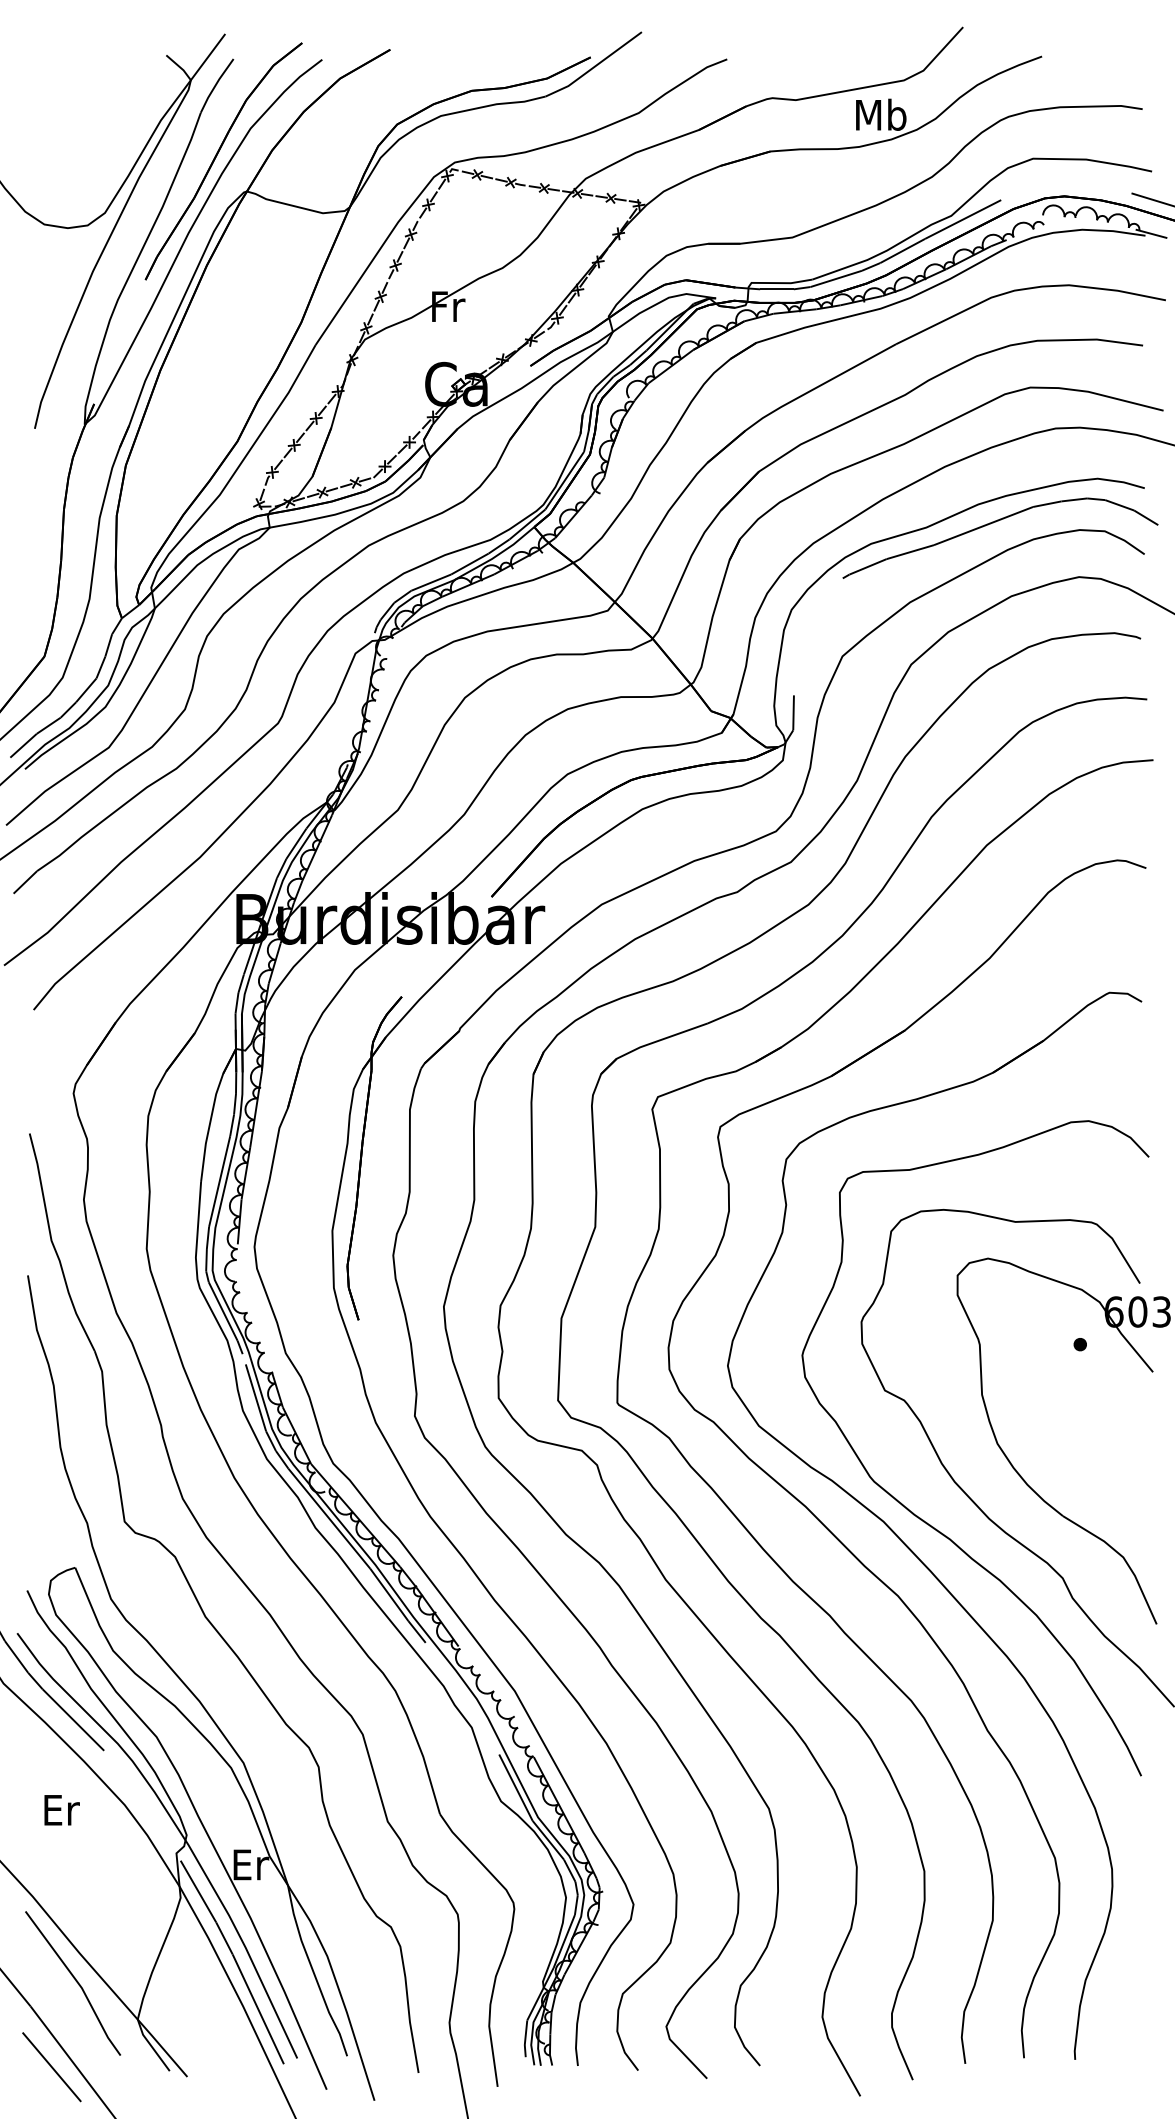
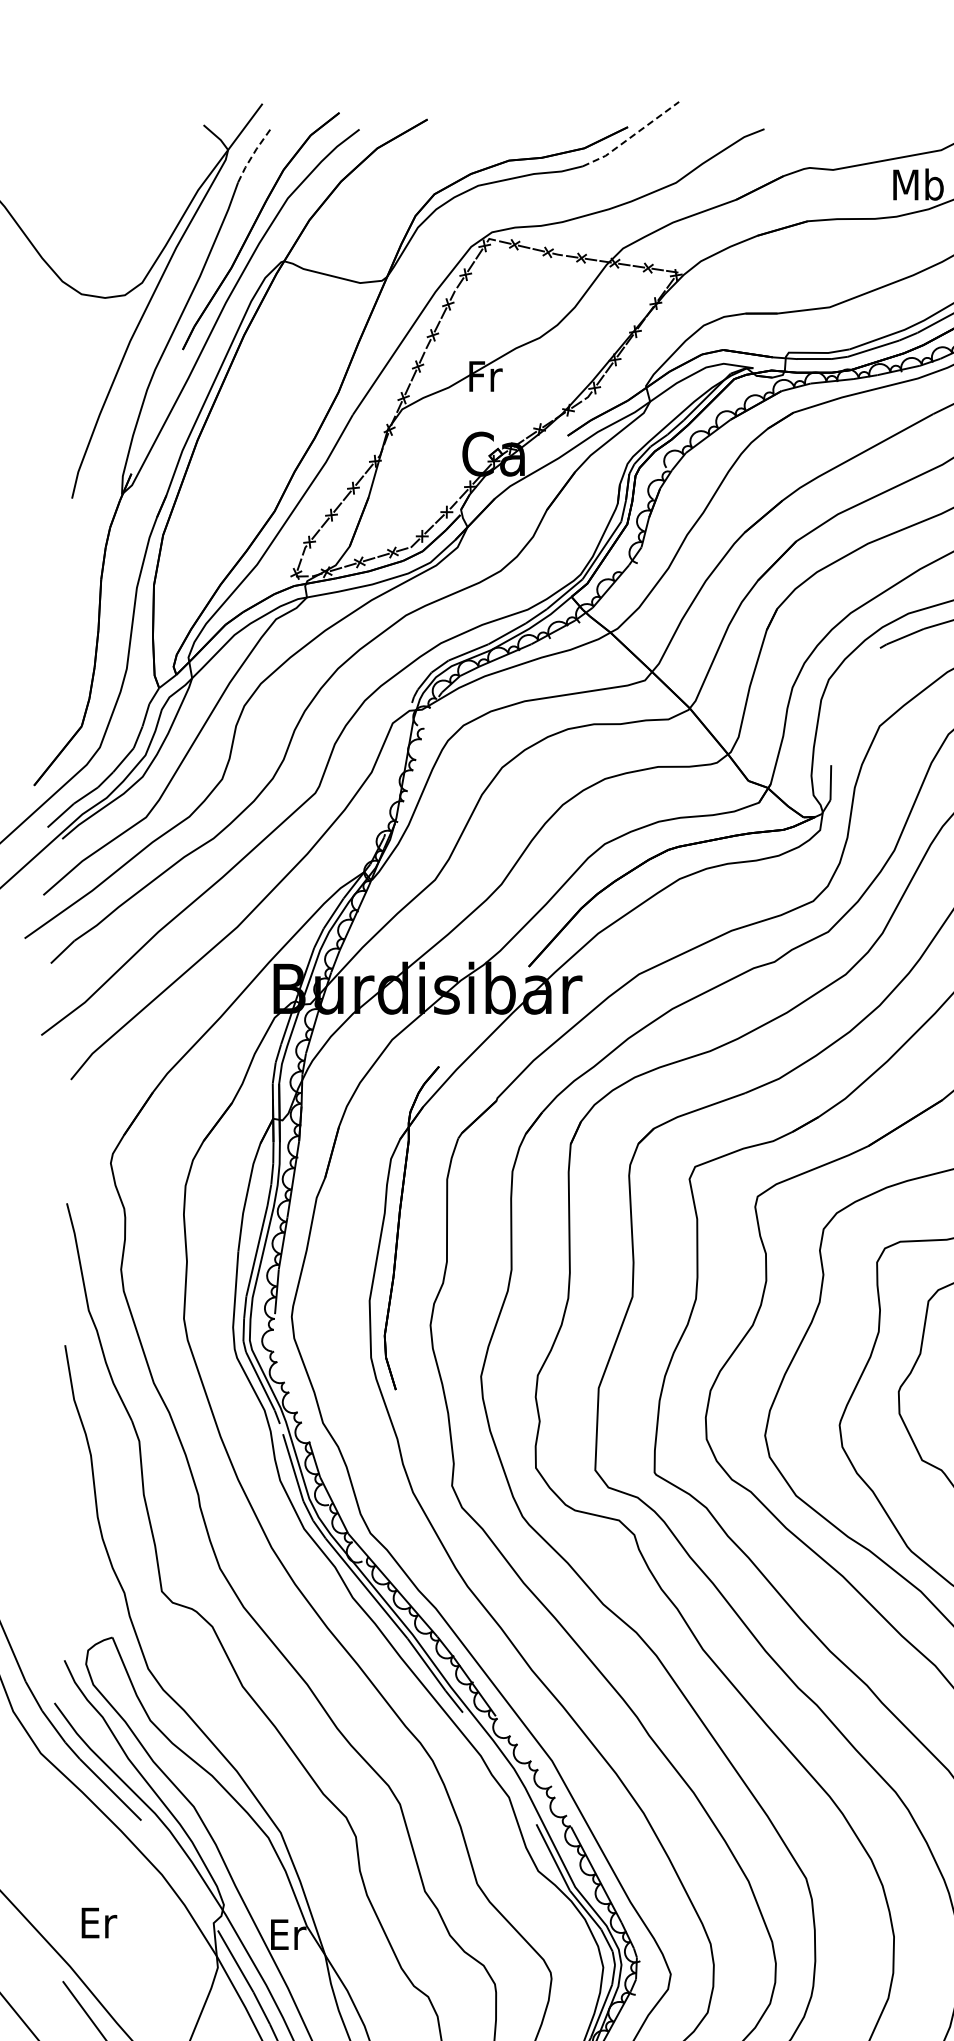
line: (594, 66) -> (631, 136), solid -> dashed
line: (215, 85) -> (252, 155), solid -> dashed
text: (61, 1810) -> (98, 1923), moved

